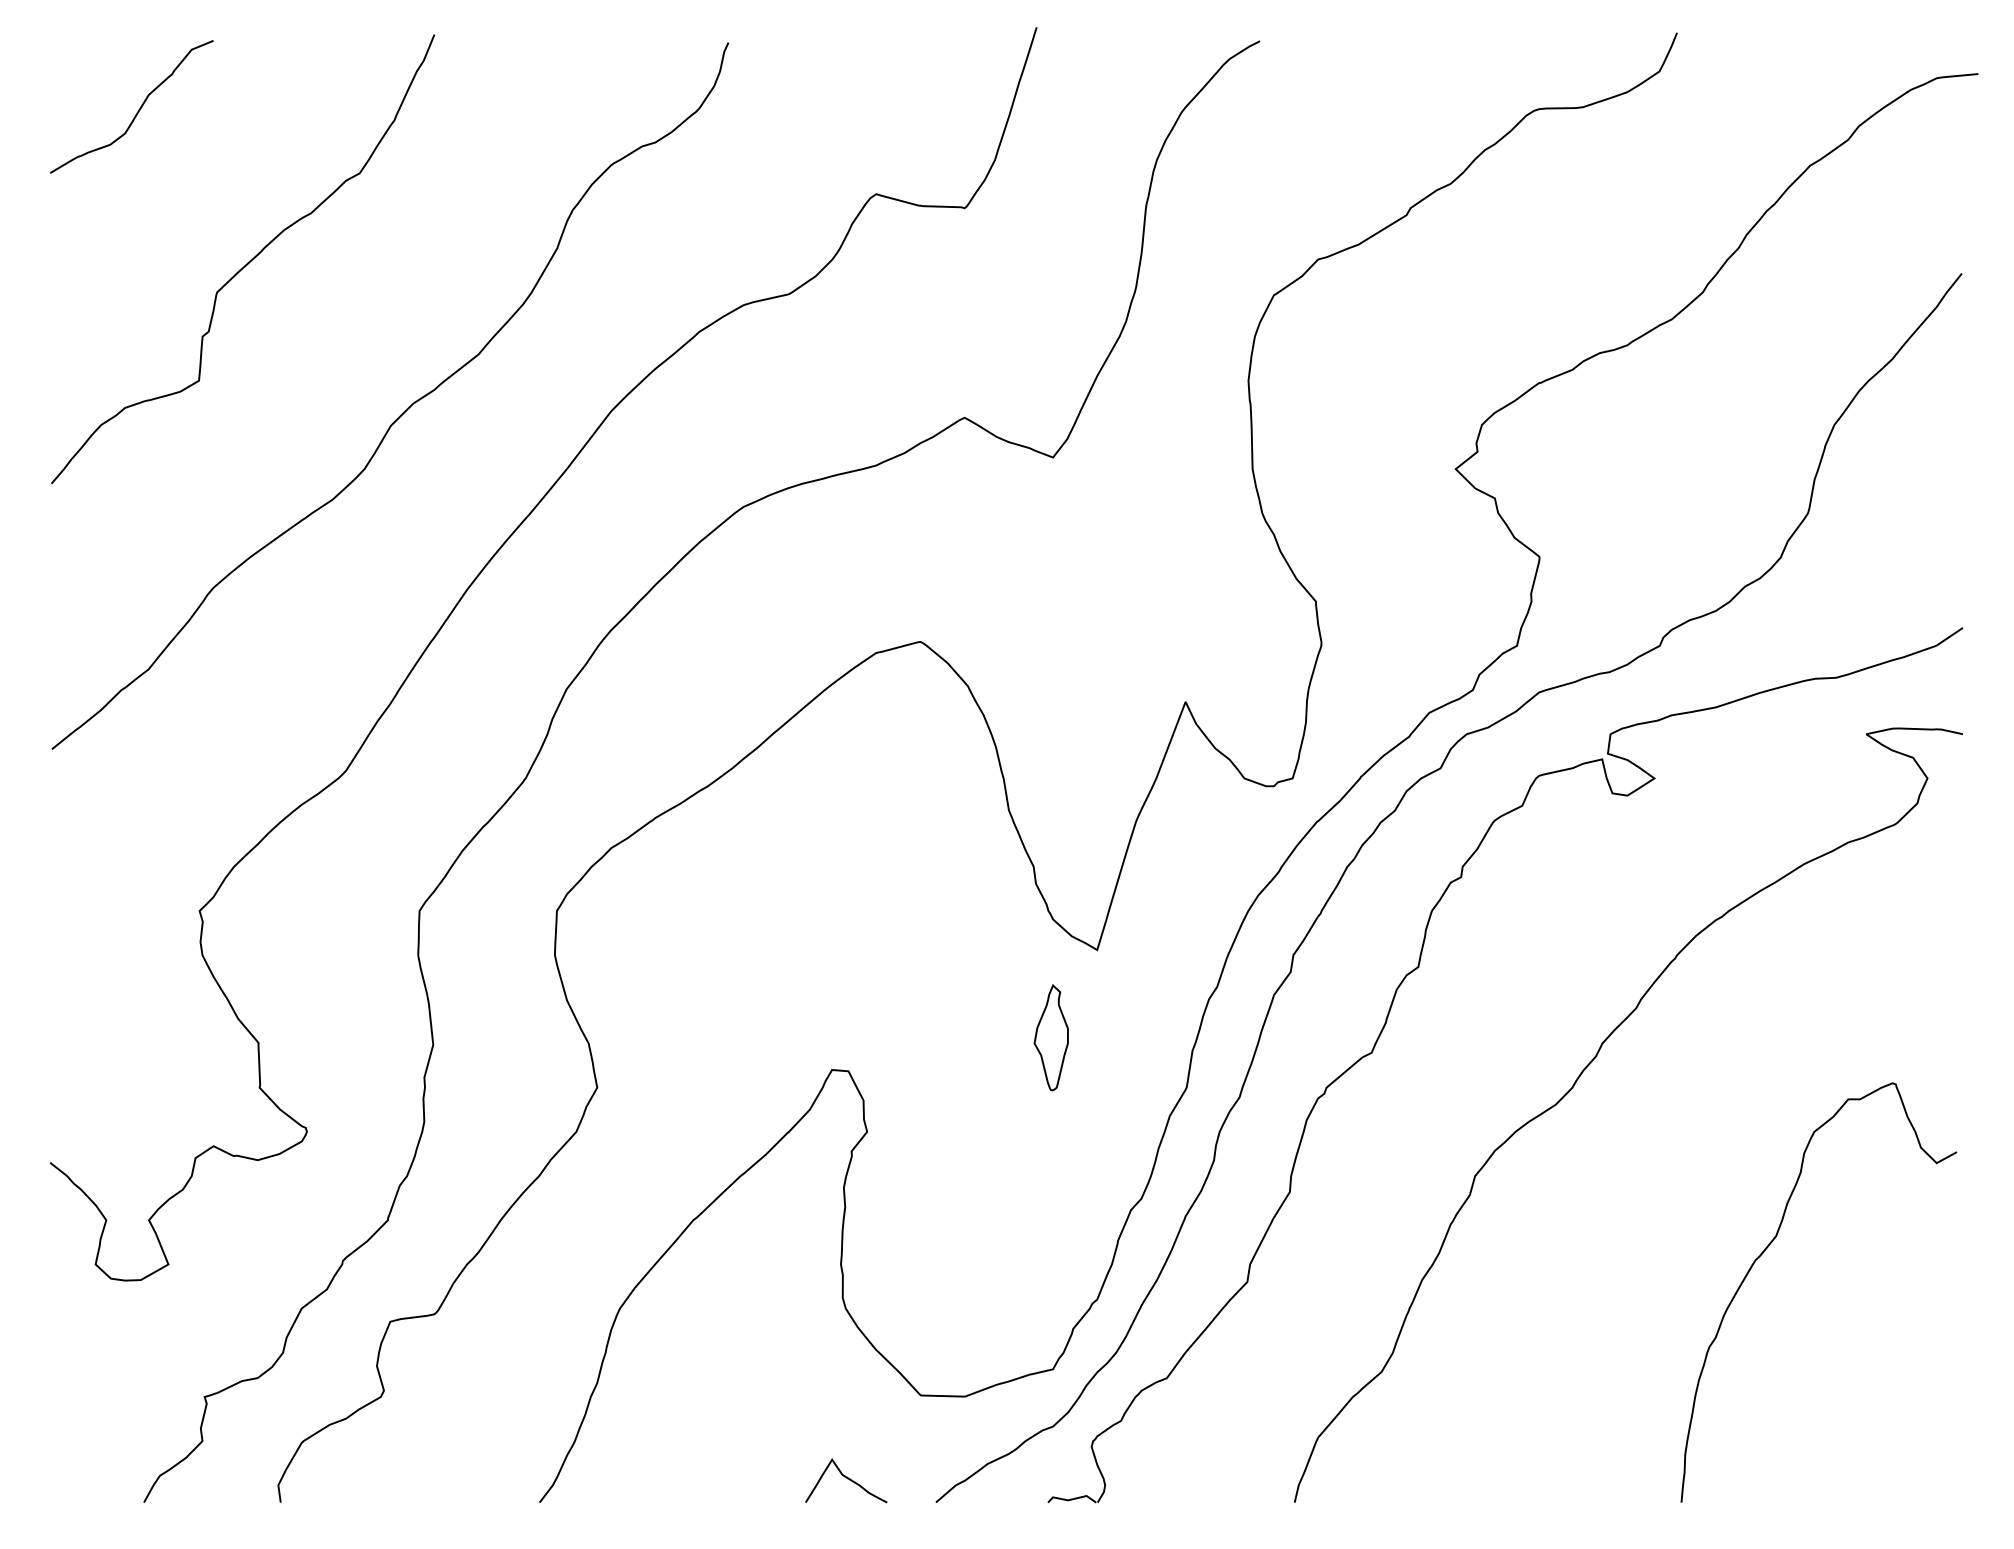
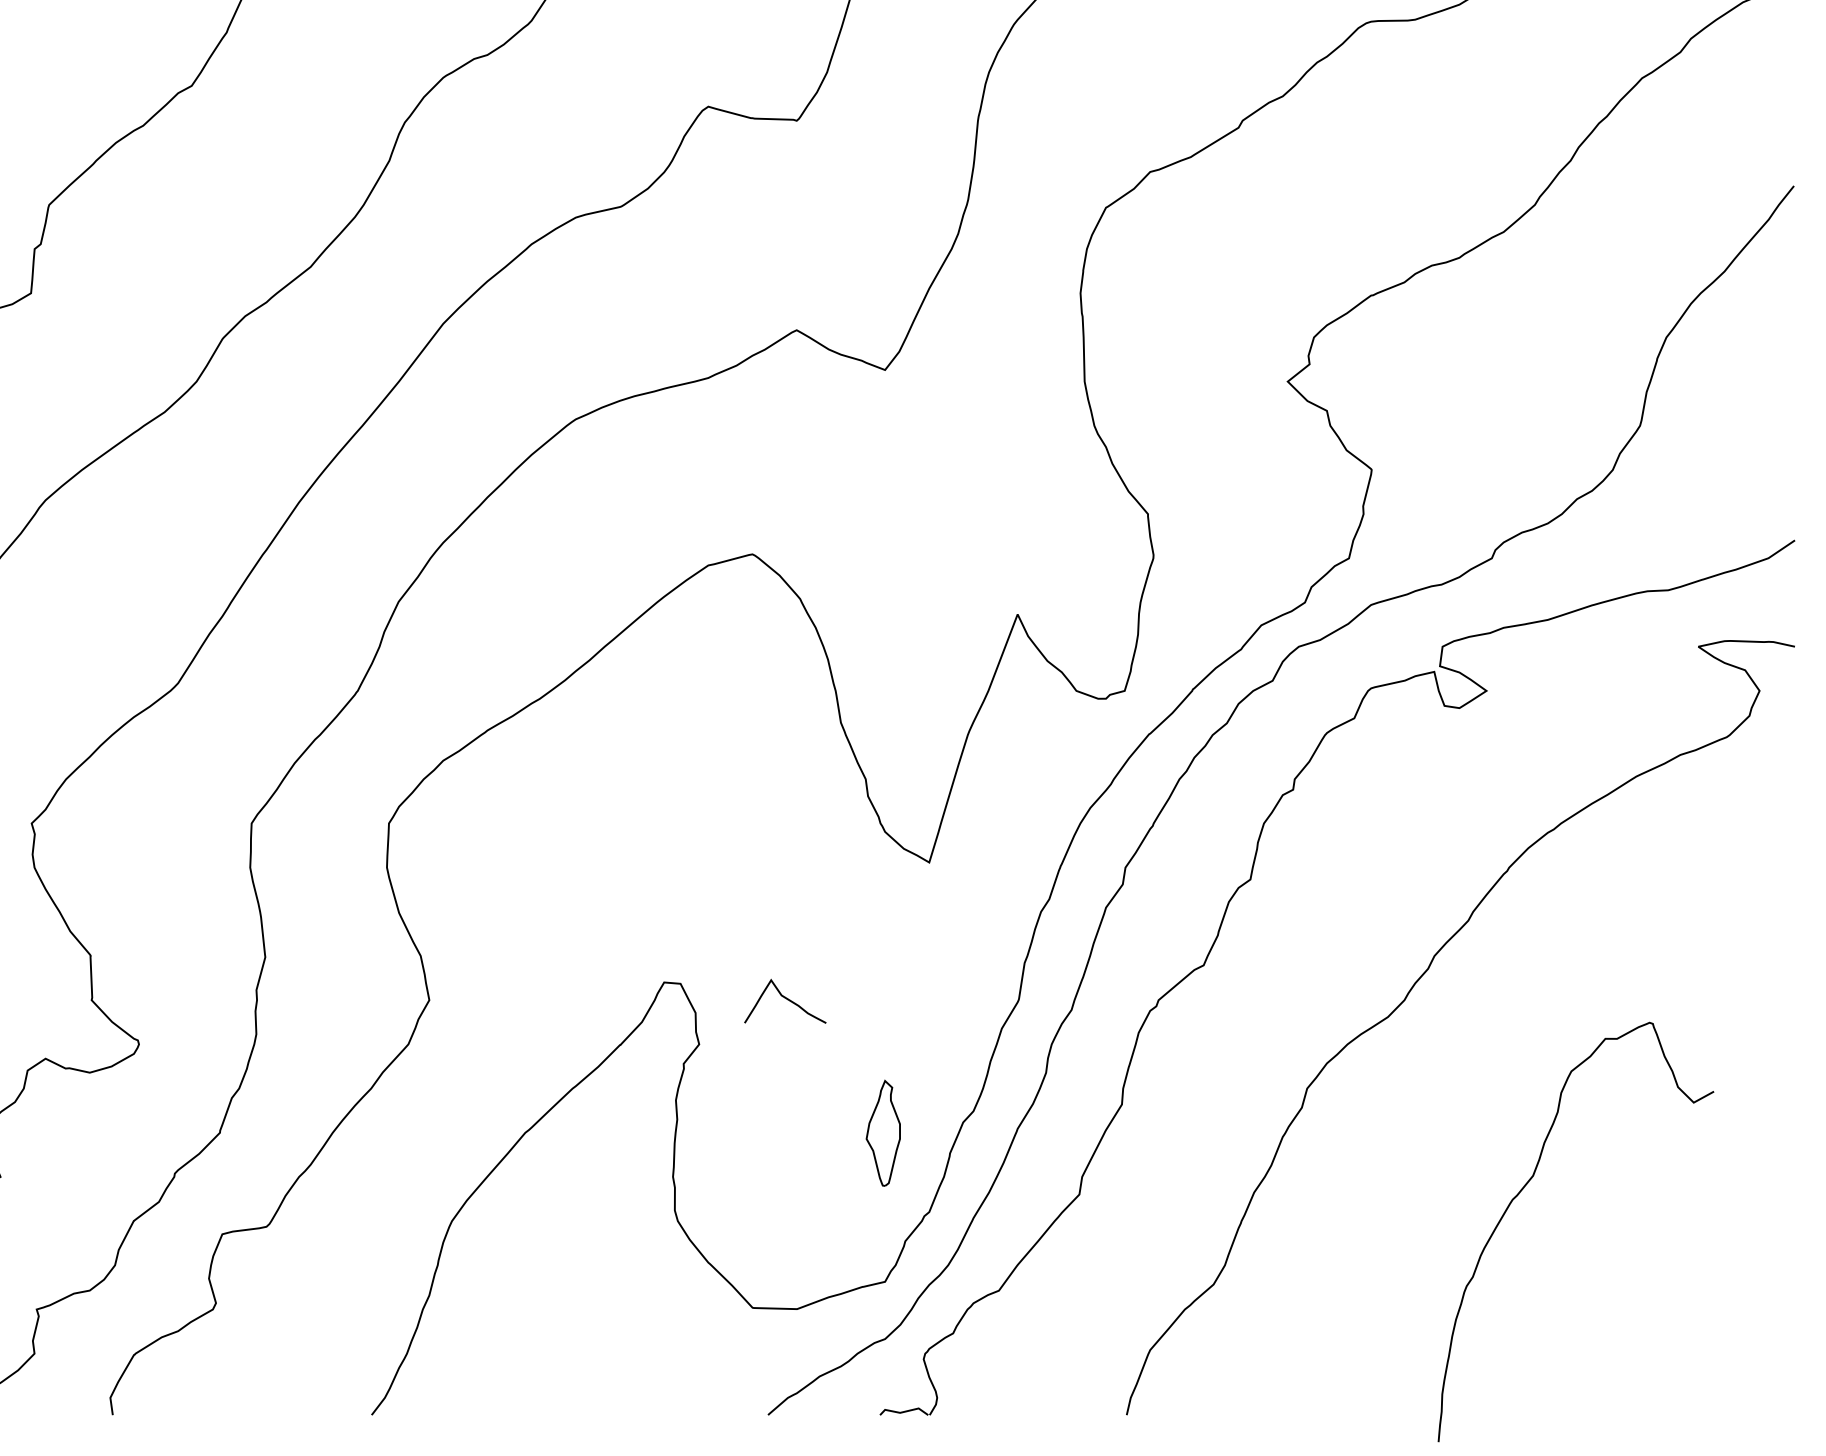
part: (1050, 1037) -> (882, 1133), moved
curve: (1764, 1252) -> (1521, 1192), moved
curve: (847, 1479) -> (786, 1000), moved

